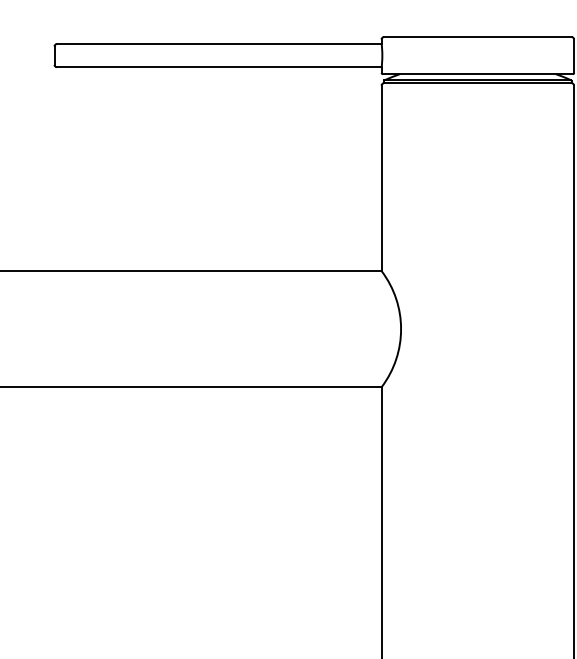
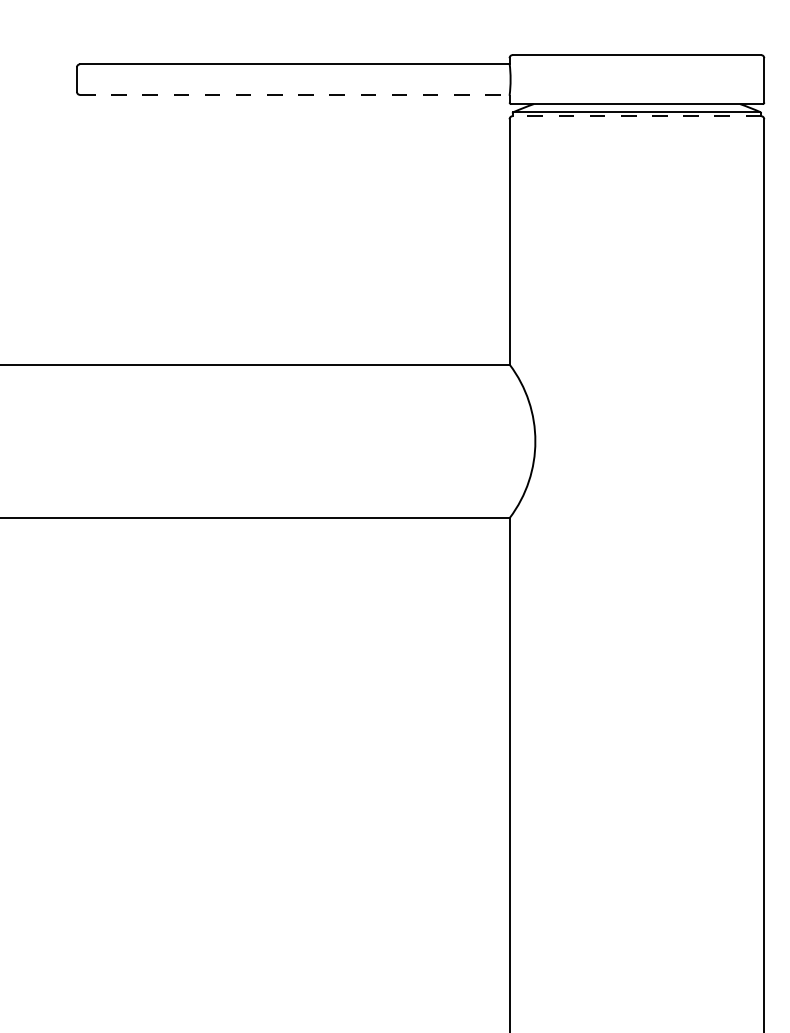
line: (218, 66) -> (294, 94), solid -> dashed
line: (477, 83) -> (636, 116), solid -> dashed

